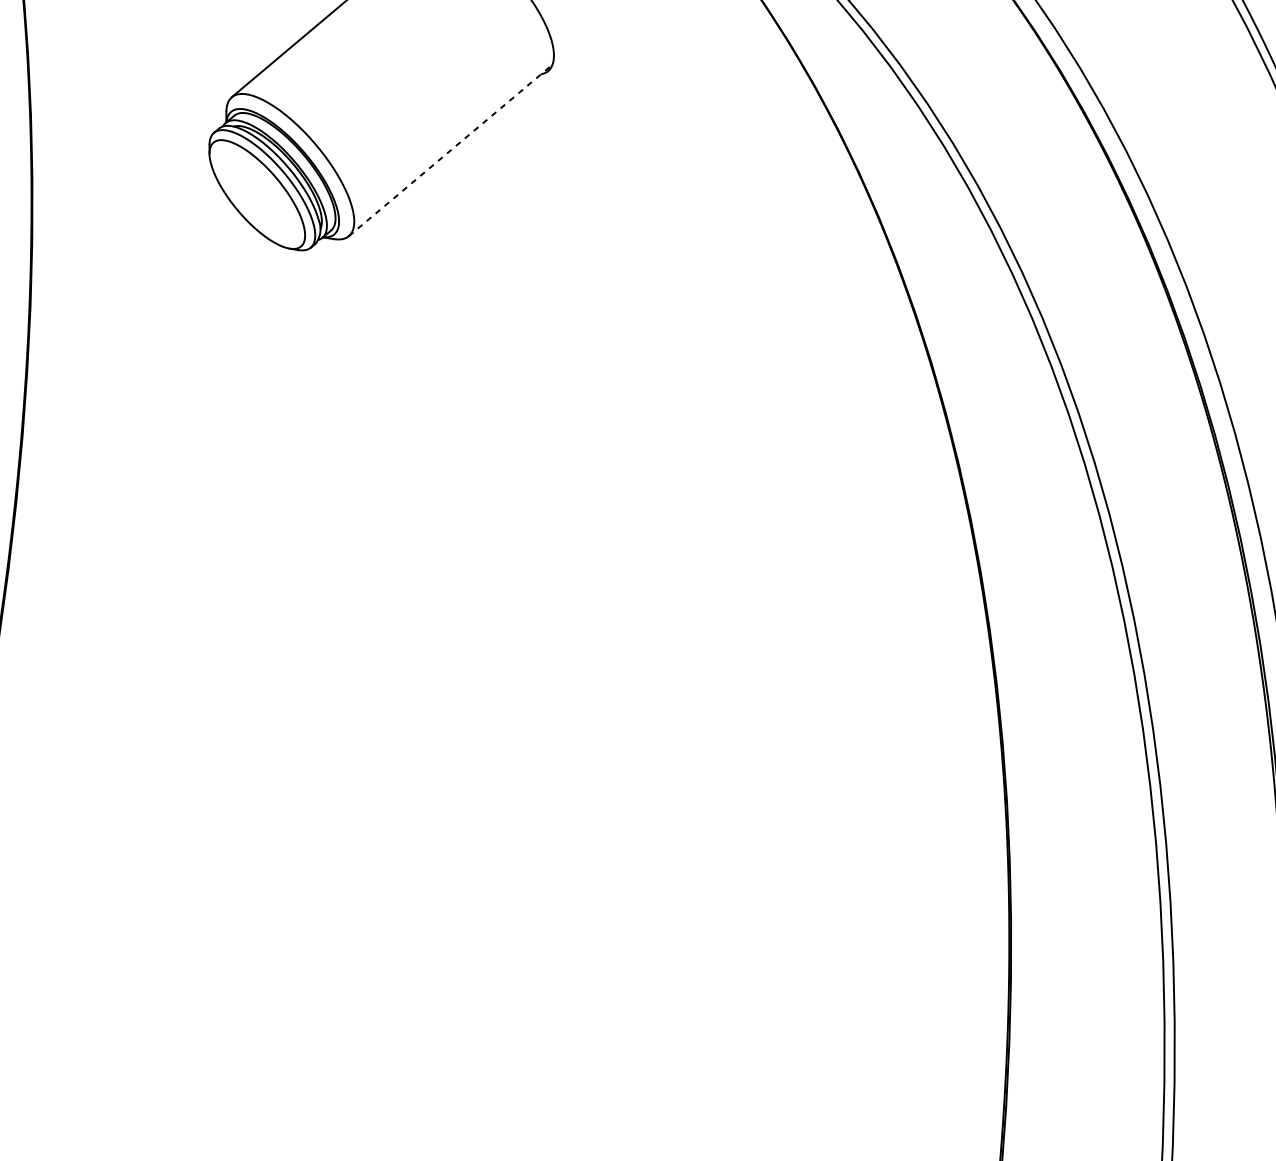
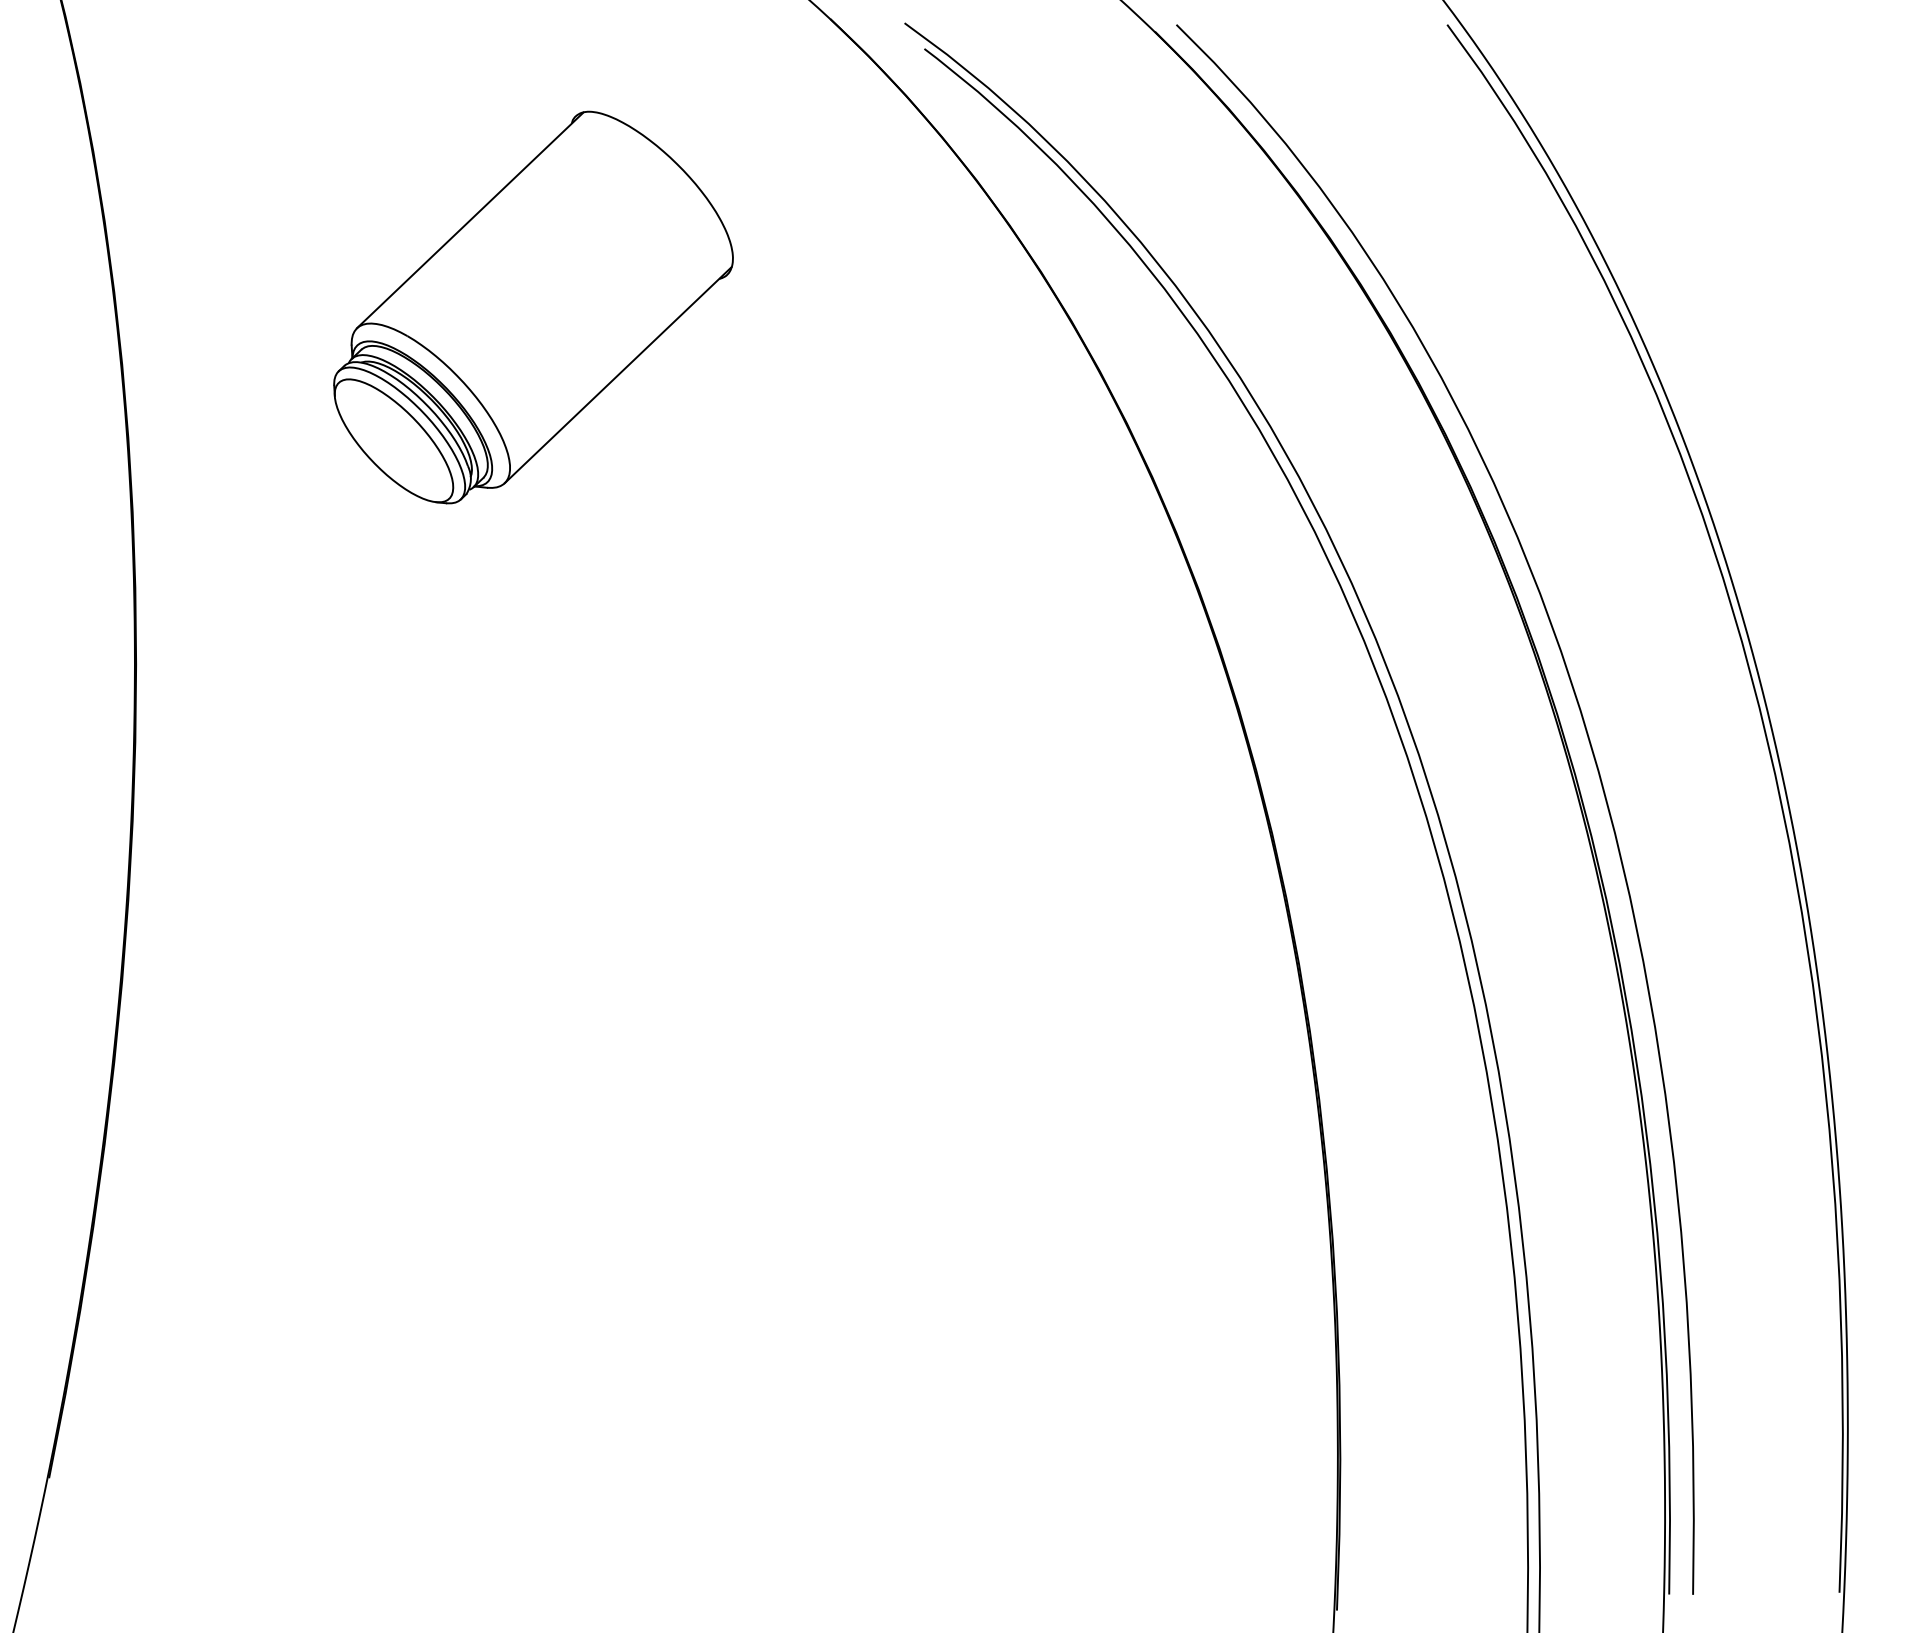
line: (450, 150) -> (618, 375), dashed -> solid

